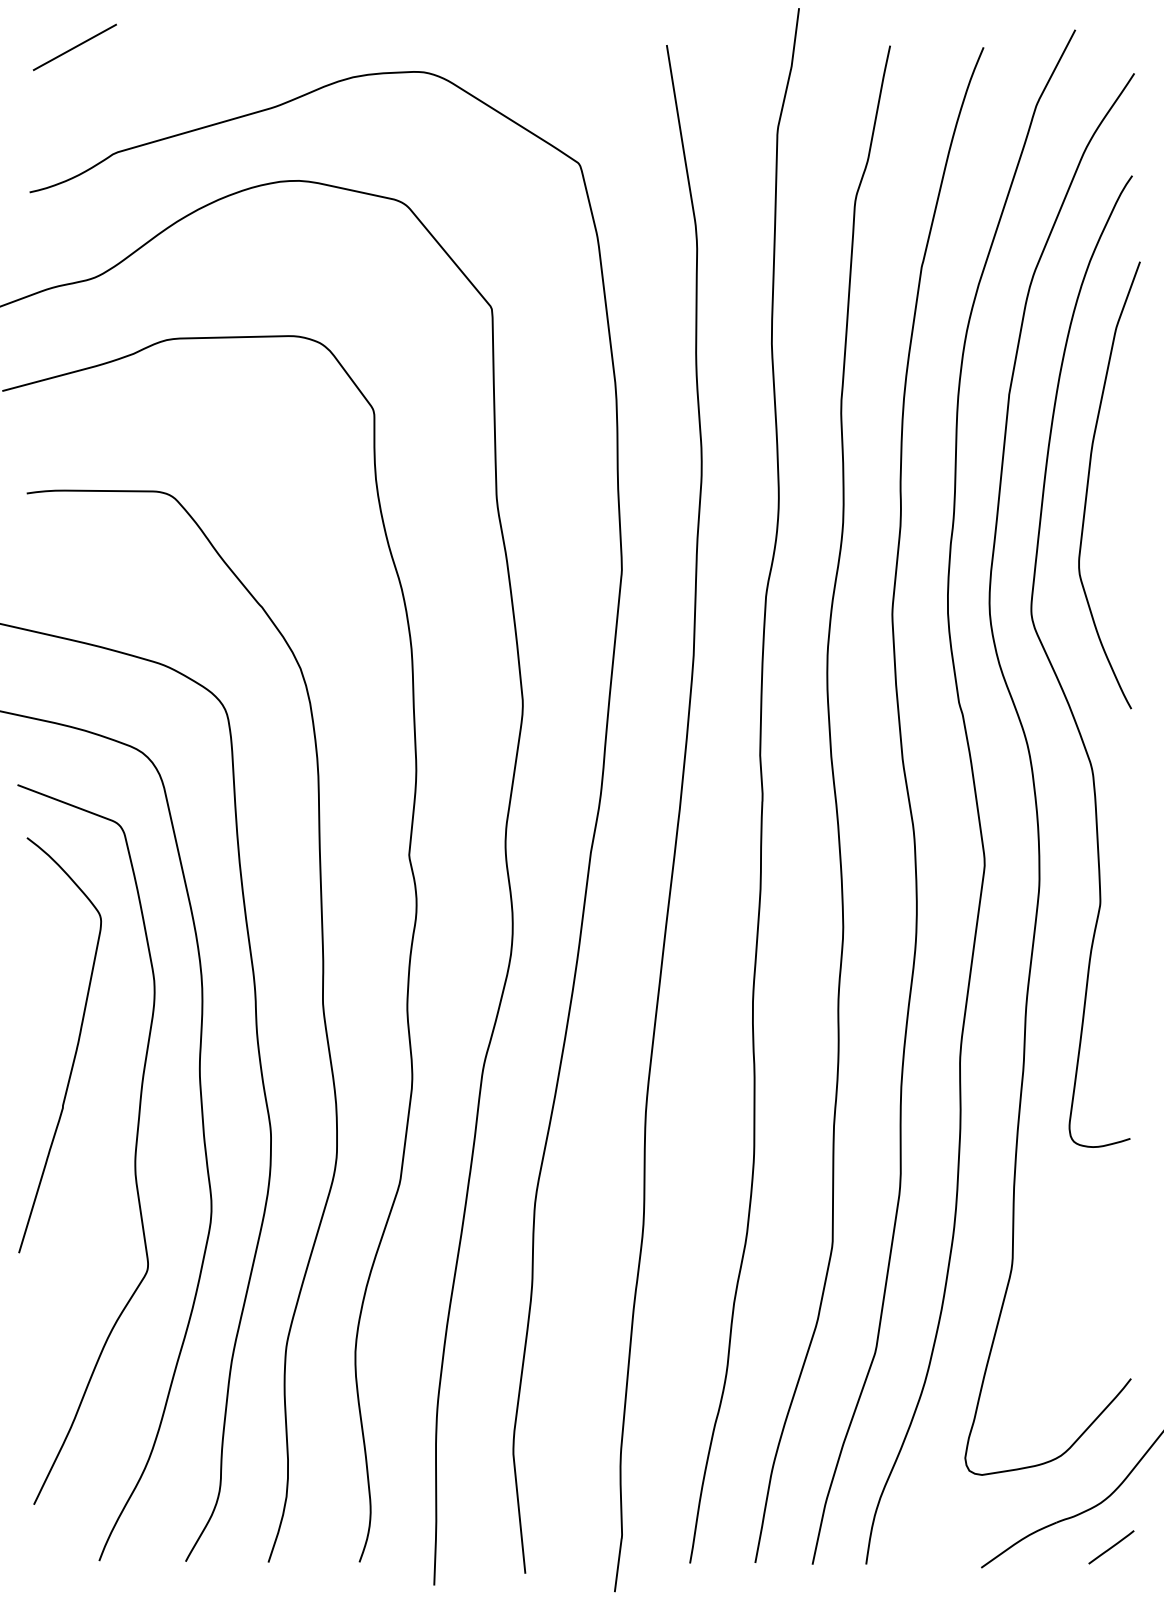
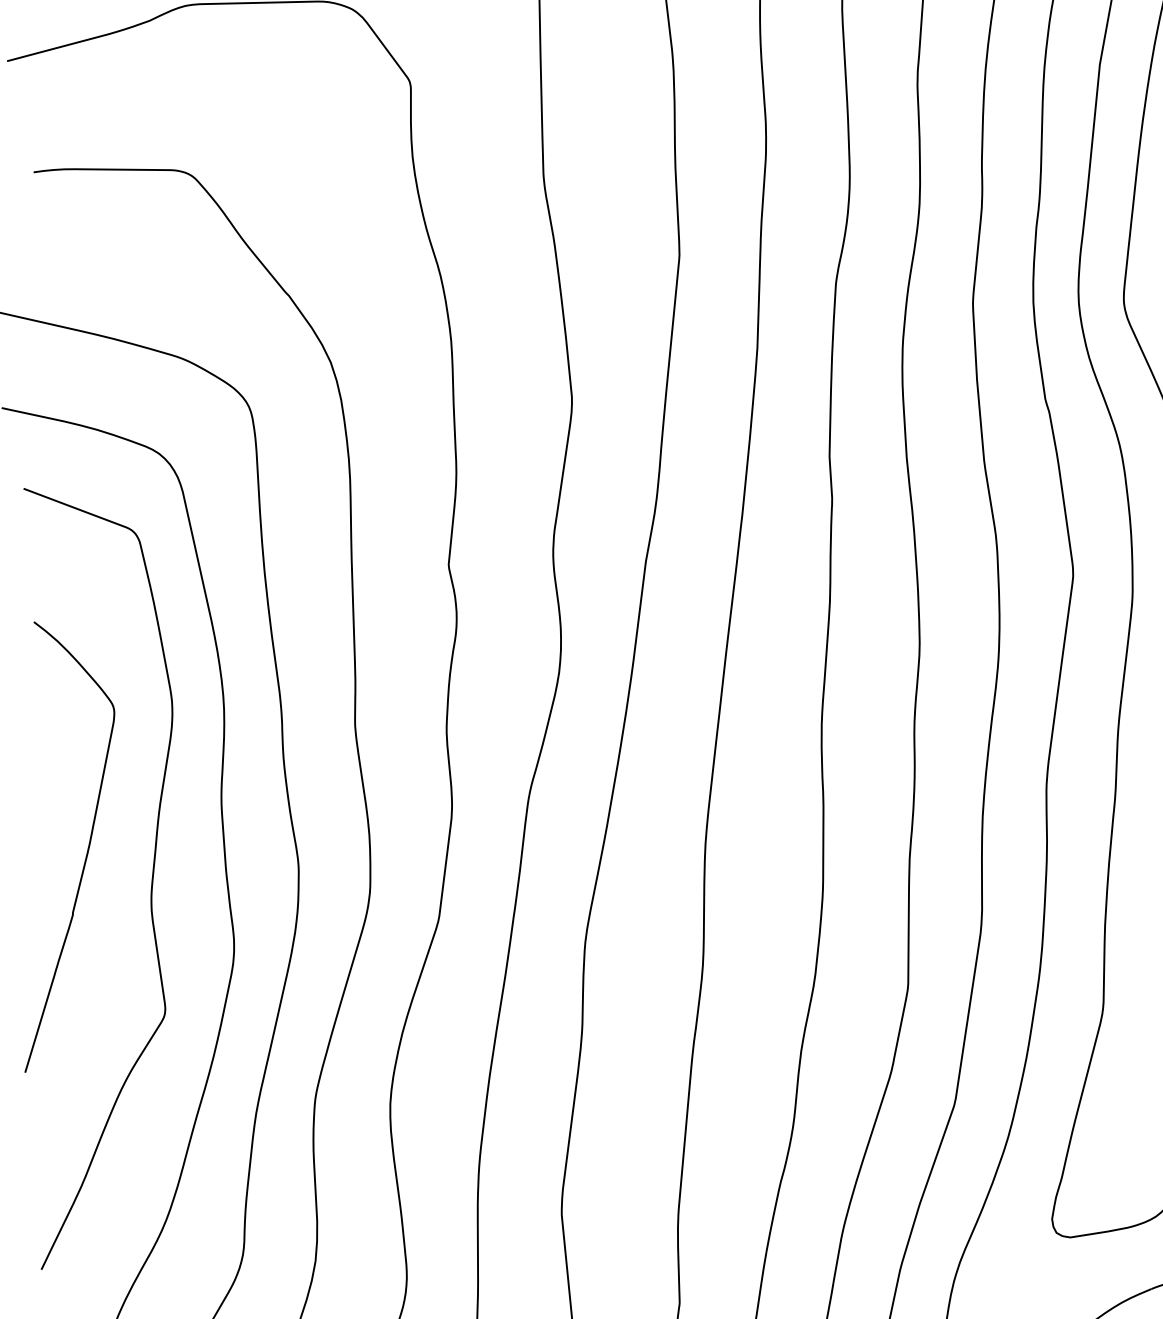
curve: (75, 1049) -> (86, 851), moved

